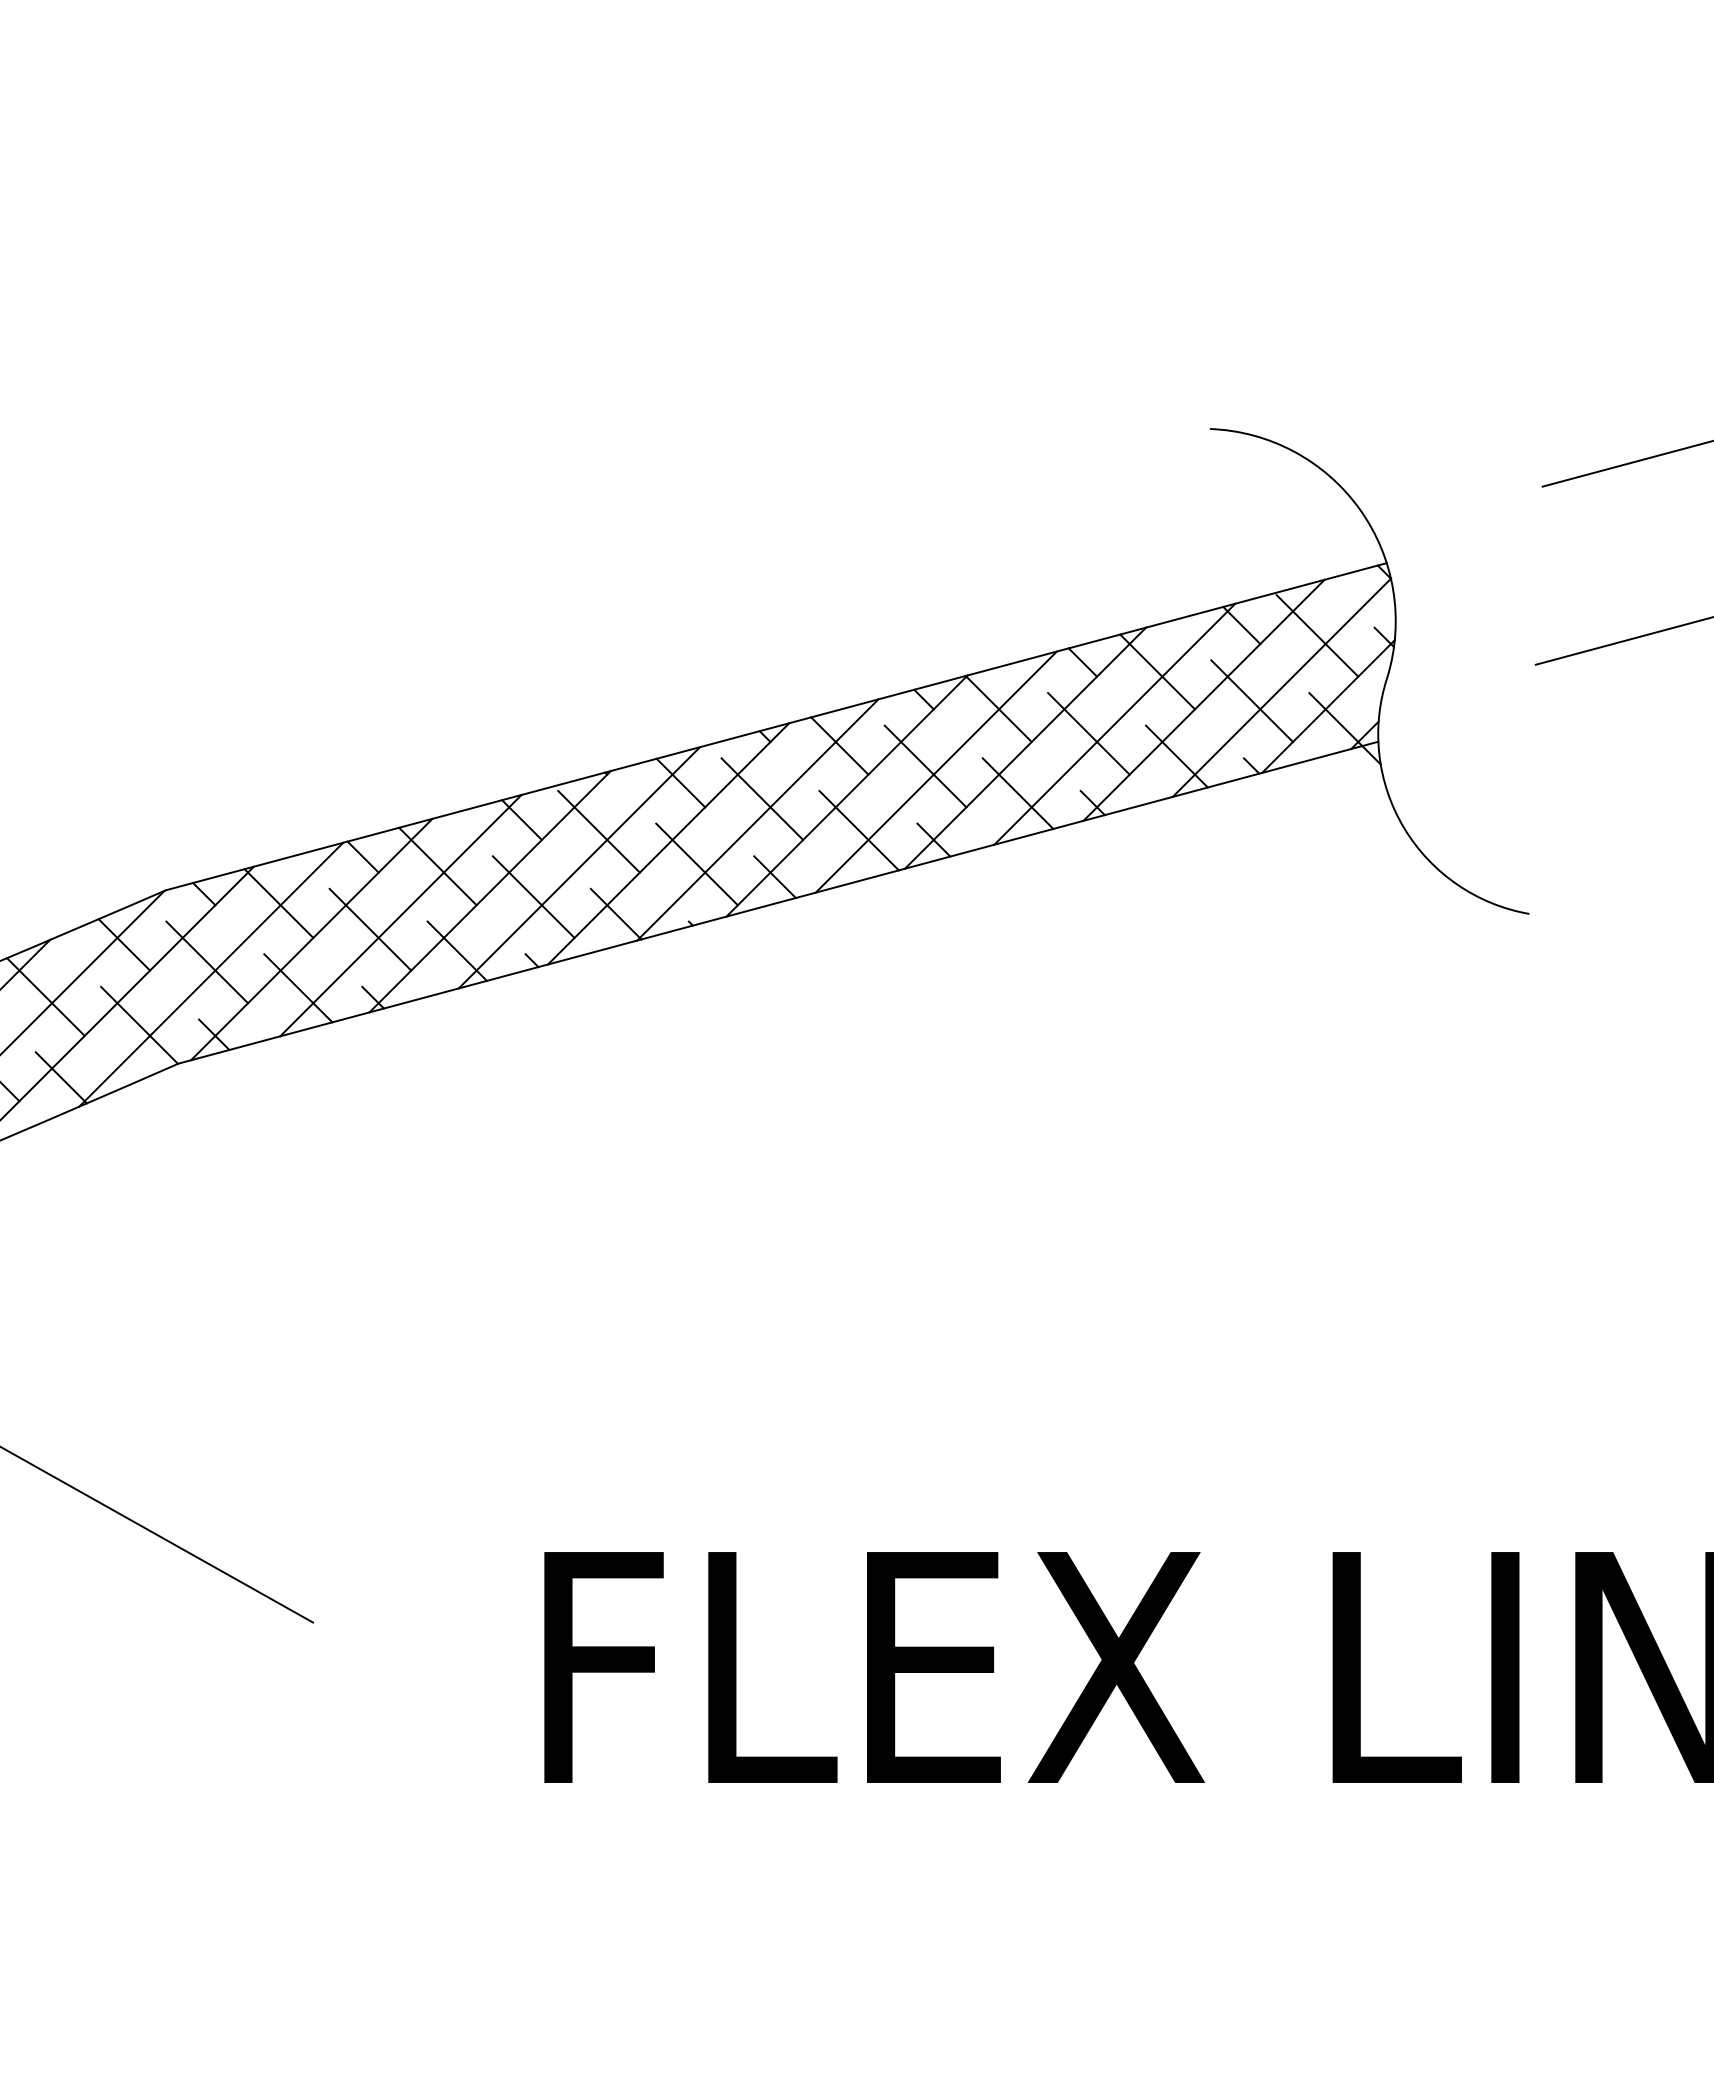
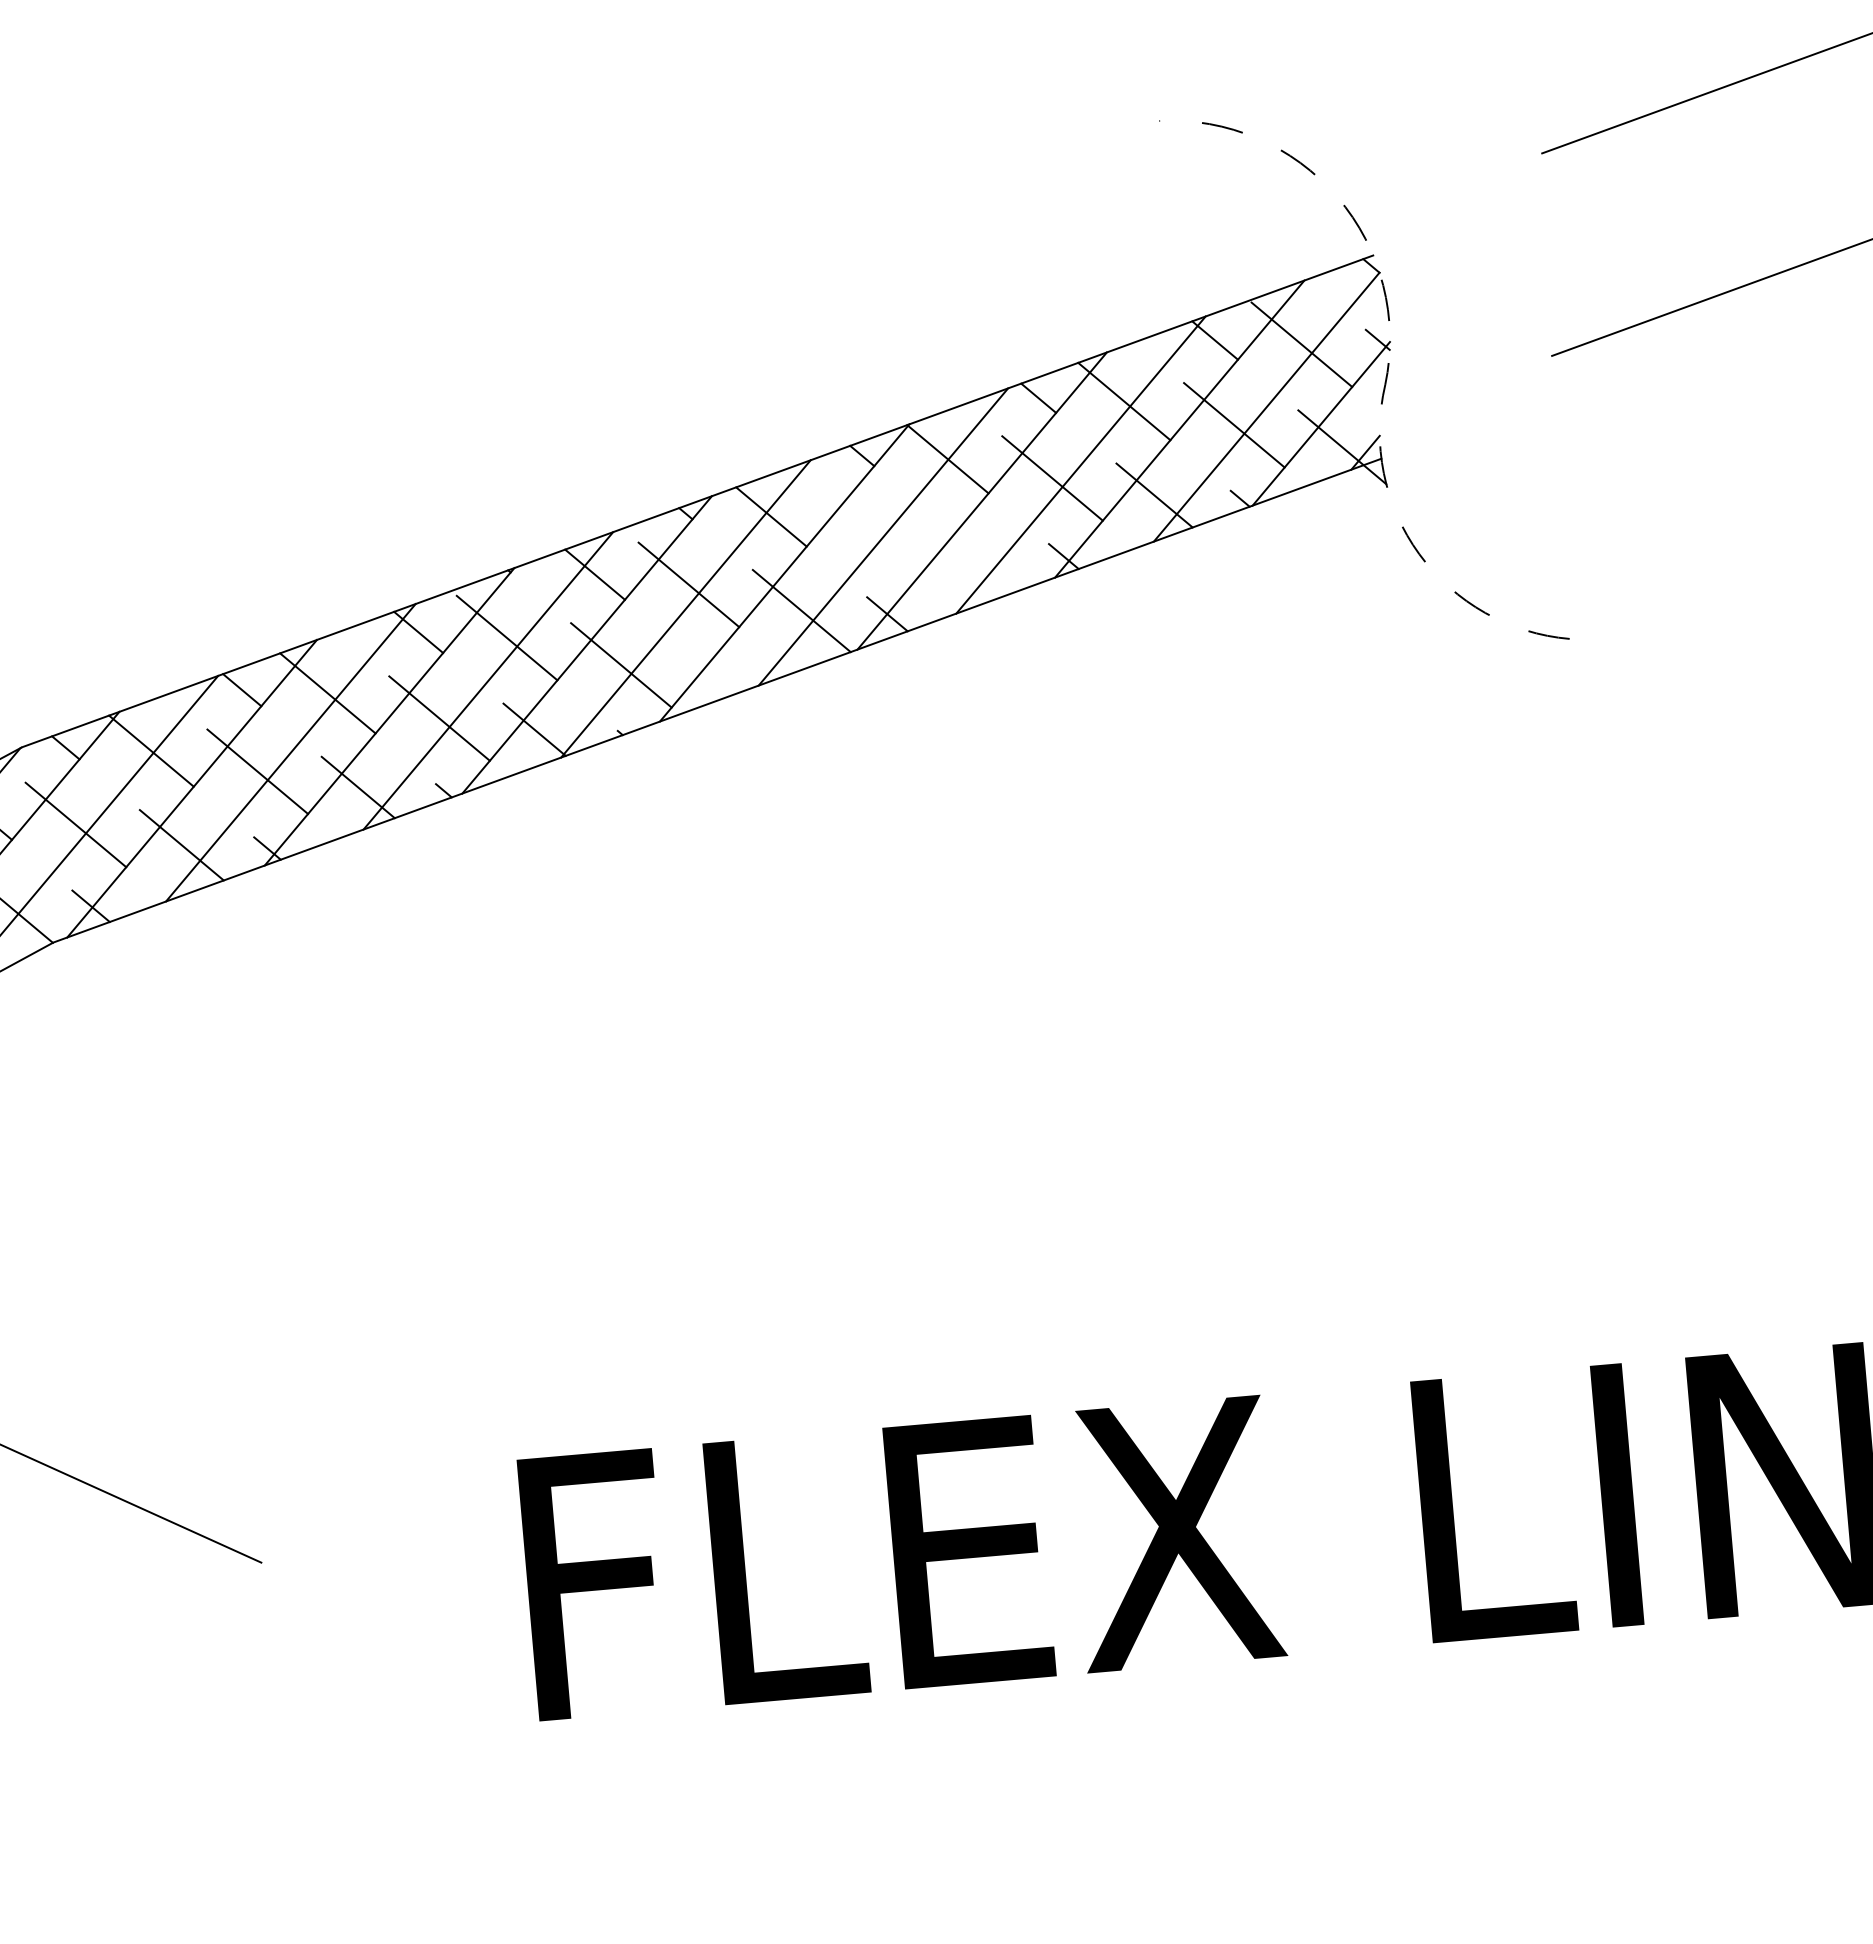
line: (1392, 656) -> (1388, 360), solid -> dashed
line: (925, 766) -> (870, 531), removed
line: (1017, 793) -> (977, 553), removed
line: (774, 877) -> (710, 672), removed

